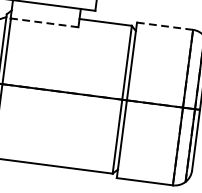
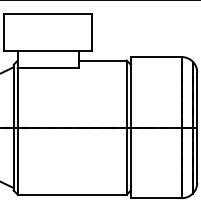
line: (44, 23) -> (48, 68), dashed -> solid
line: (164, 26) -> (155, 57), dashed -> solid

